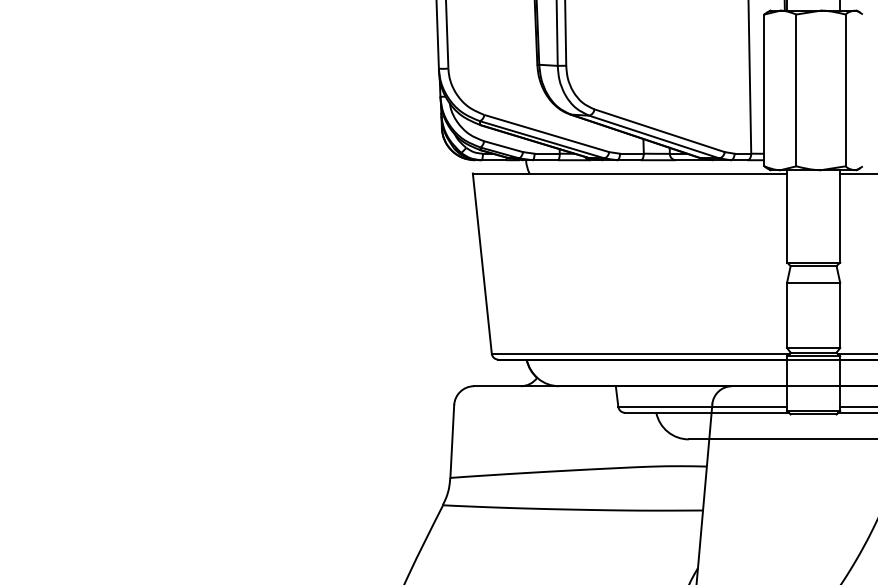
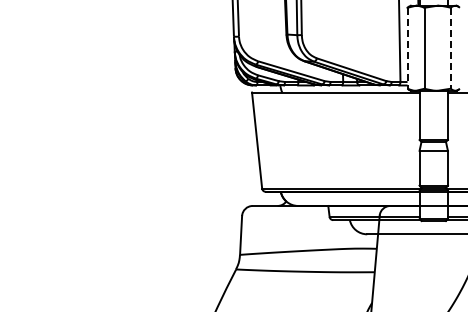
line: (764, 90) -> (407, 48), solid -> dashed
line: (845, 90) -> (450, 48), solid -> dashed

